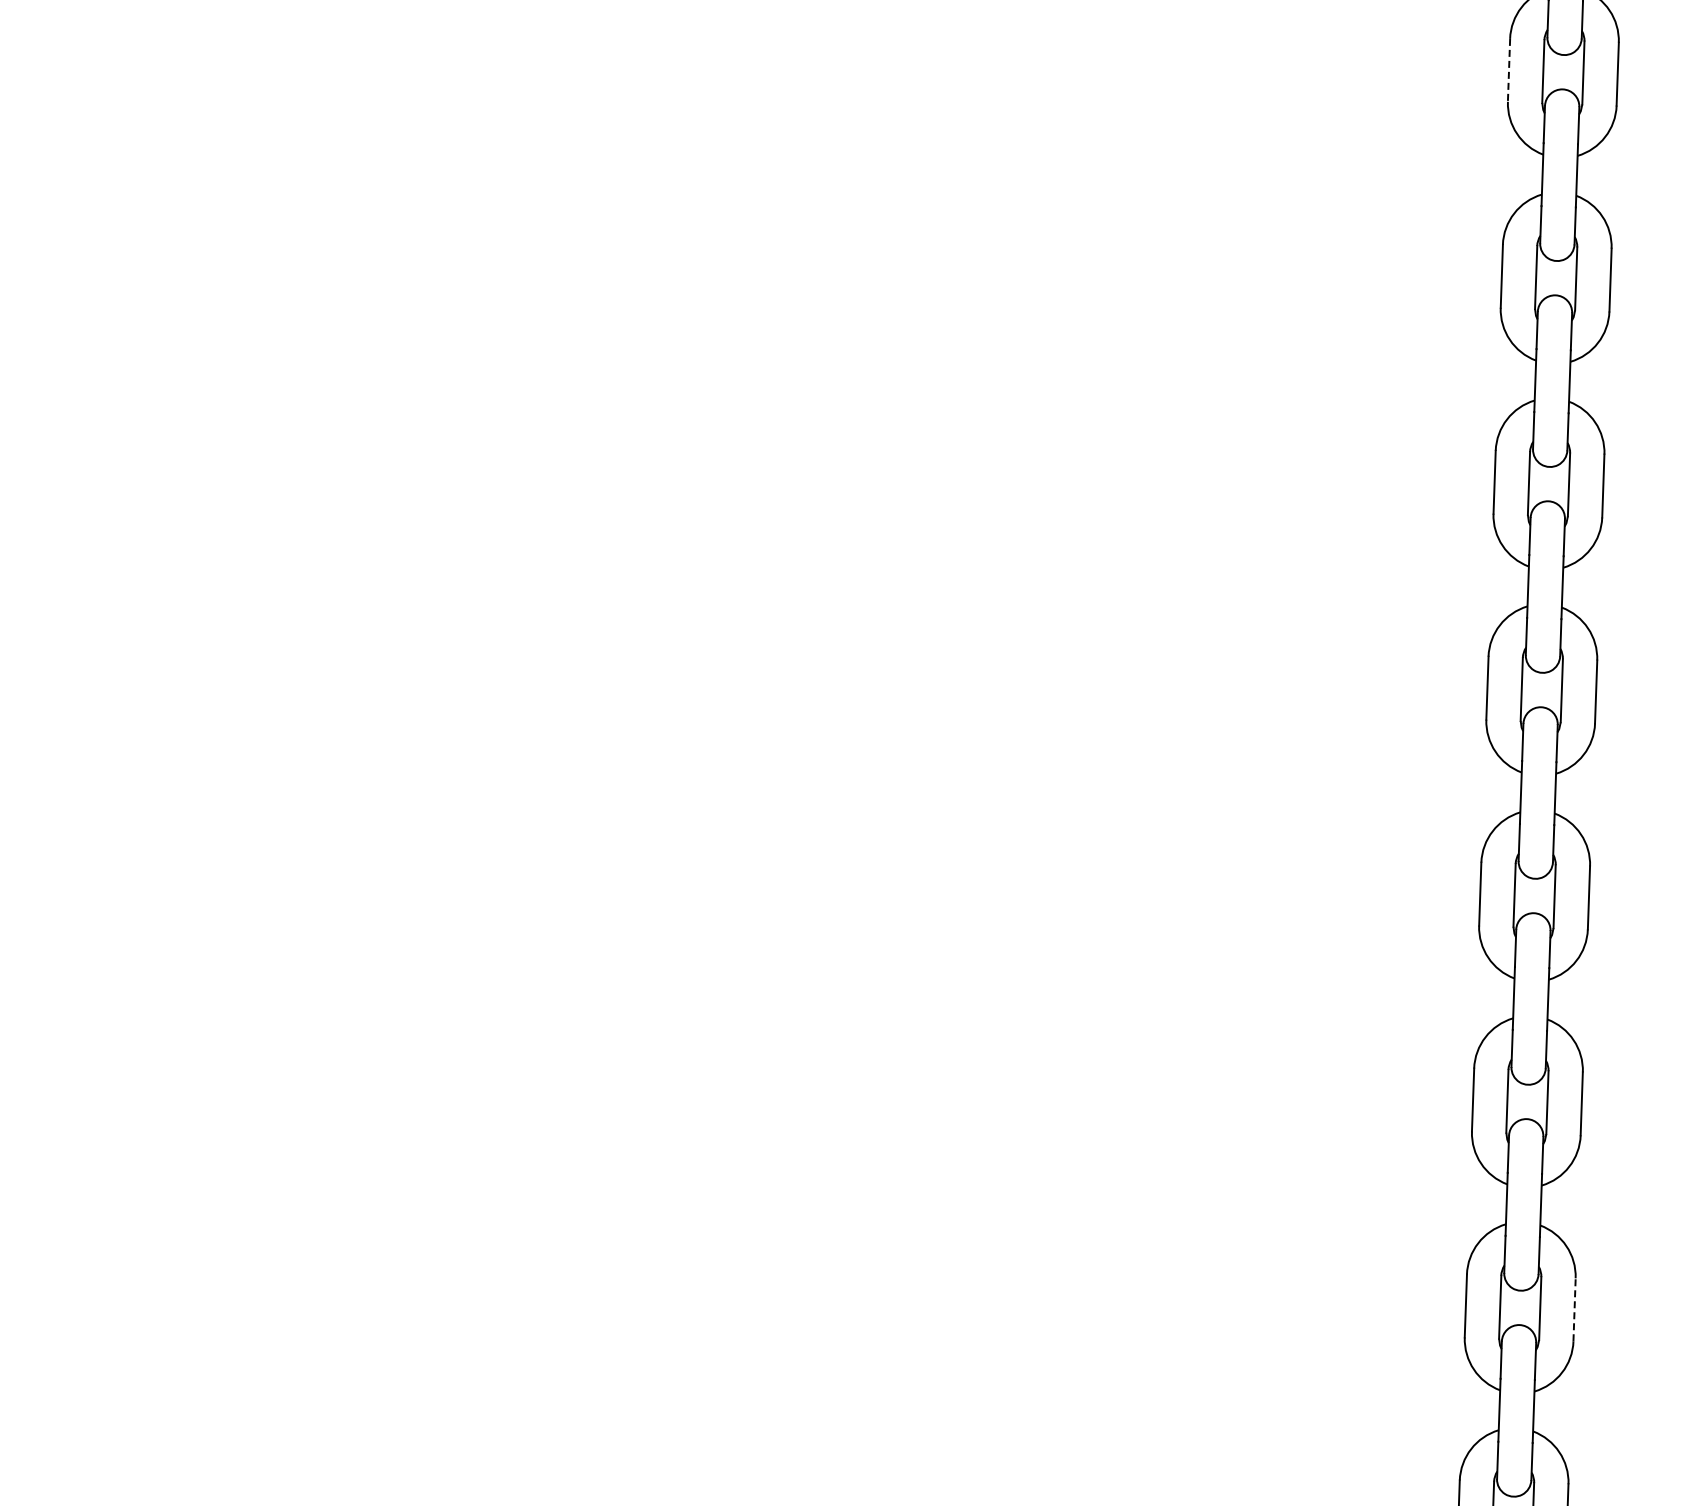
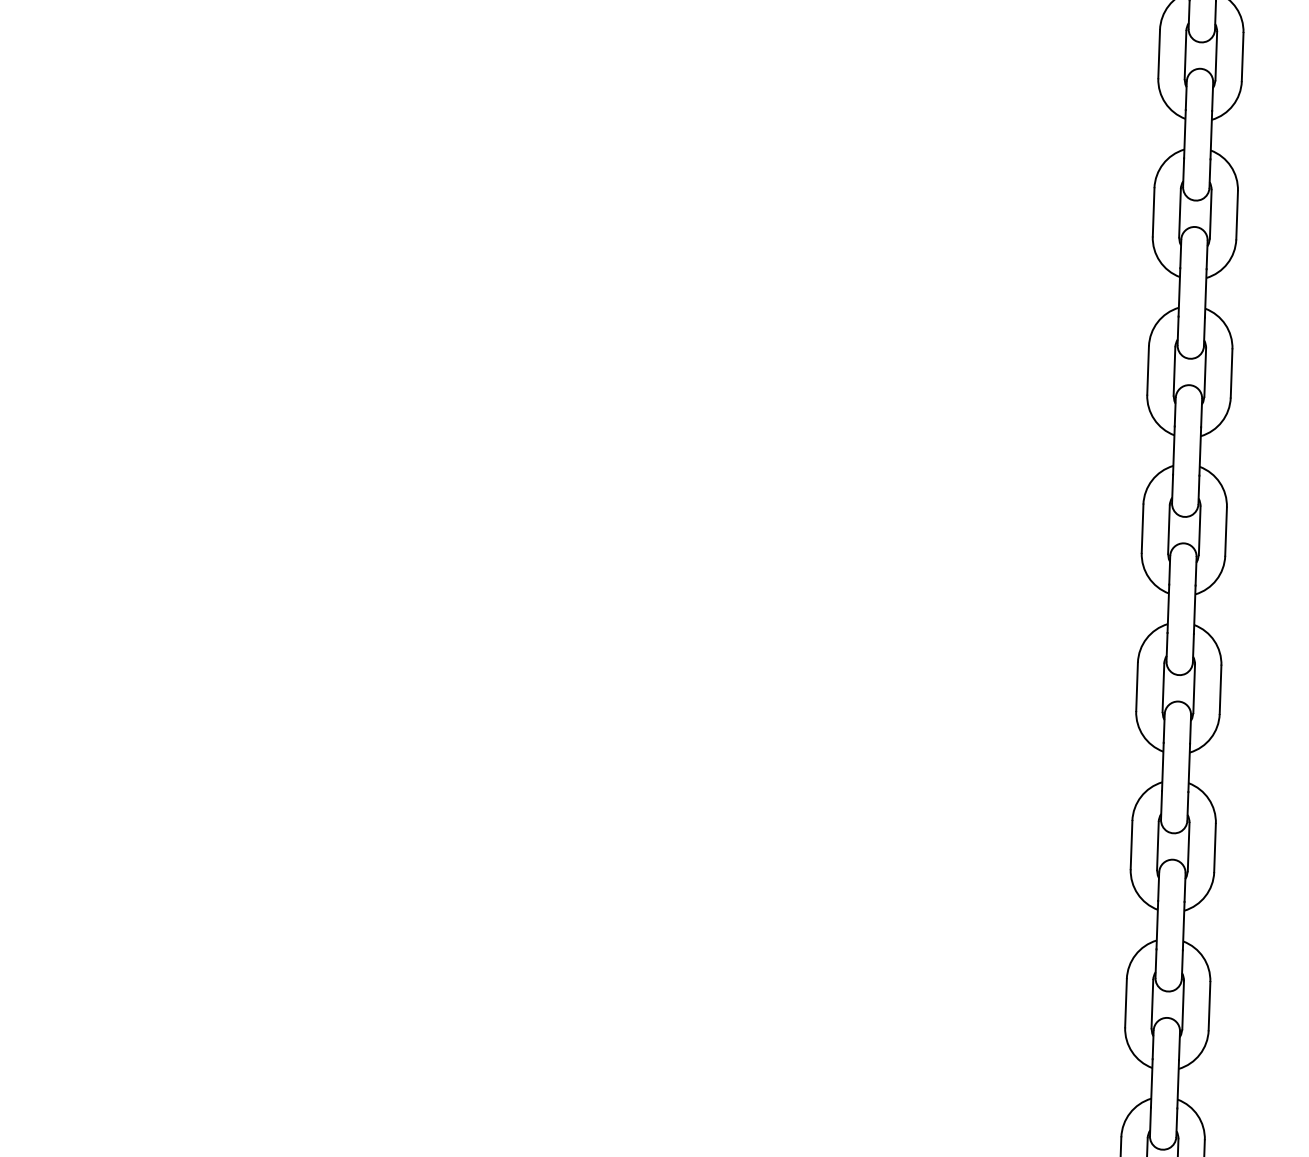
line: (1509, 70) -> (1159, 54), dashed -> solid
line: (1574, 1309) -> (1209, 1005), dashed -> solid

